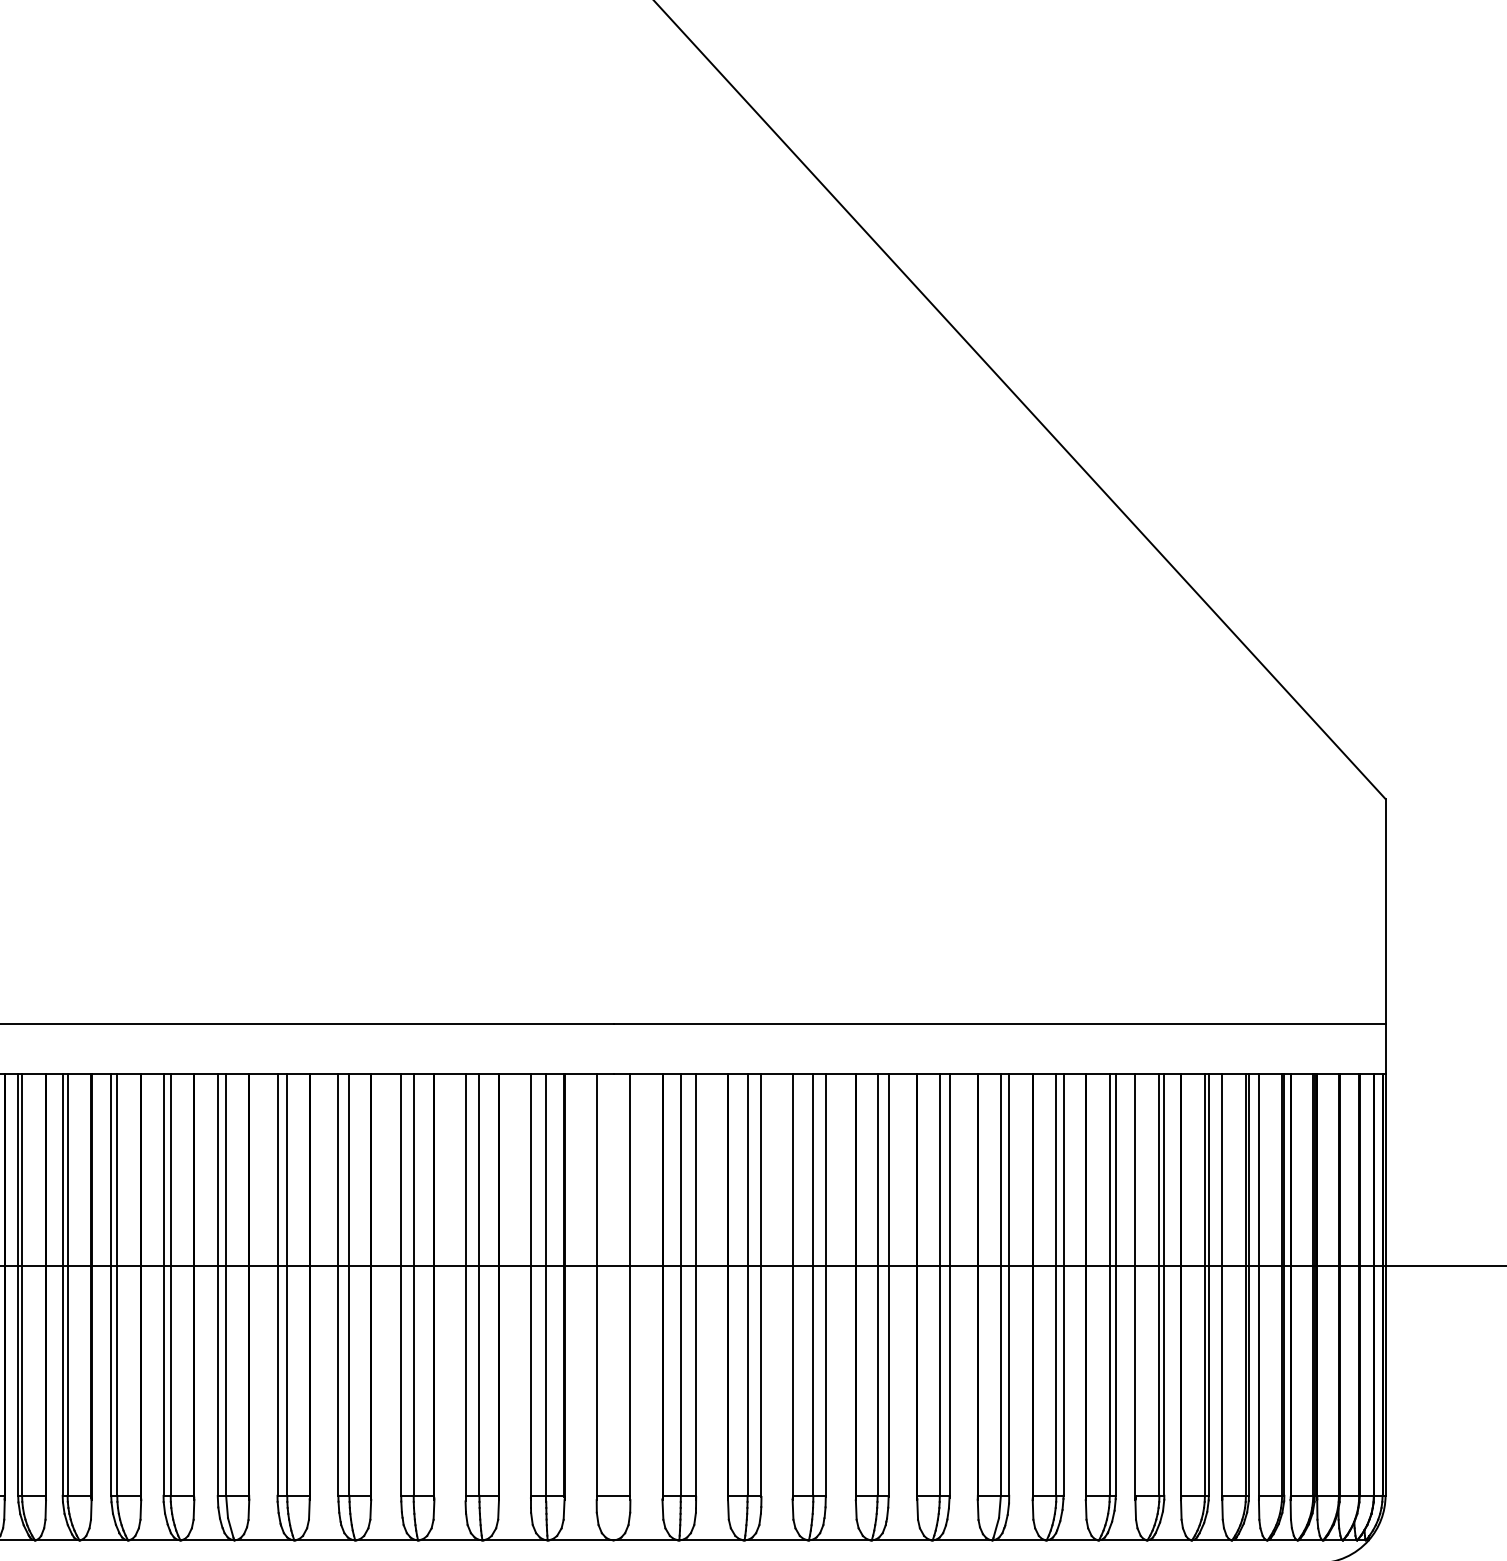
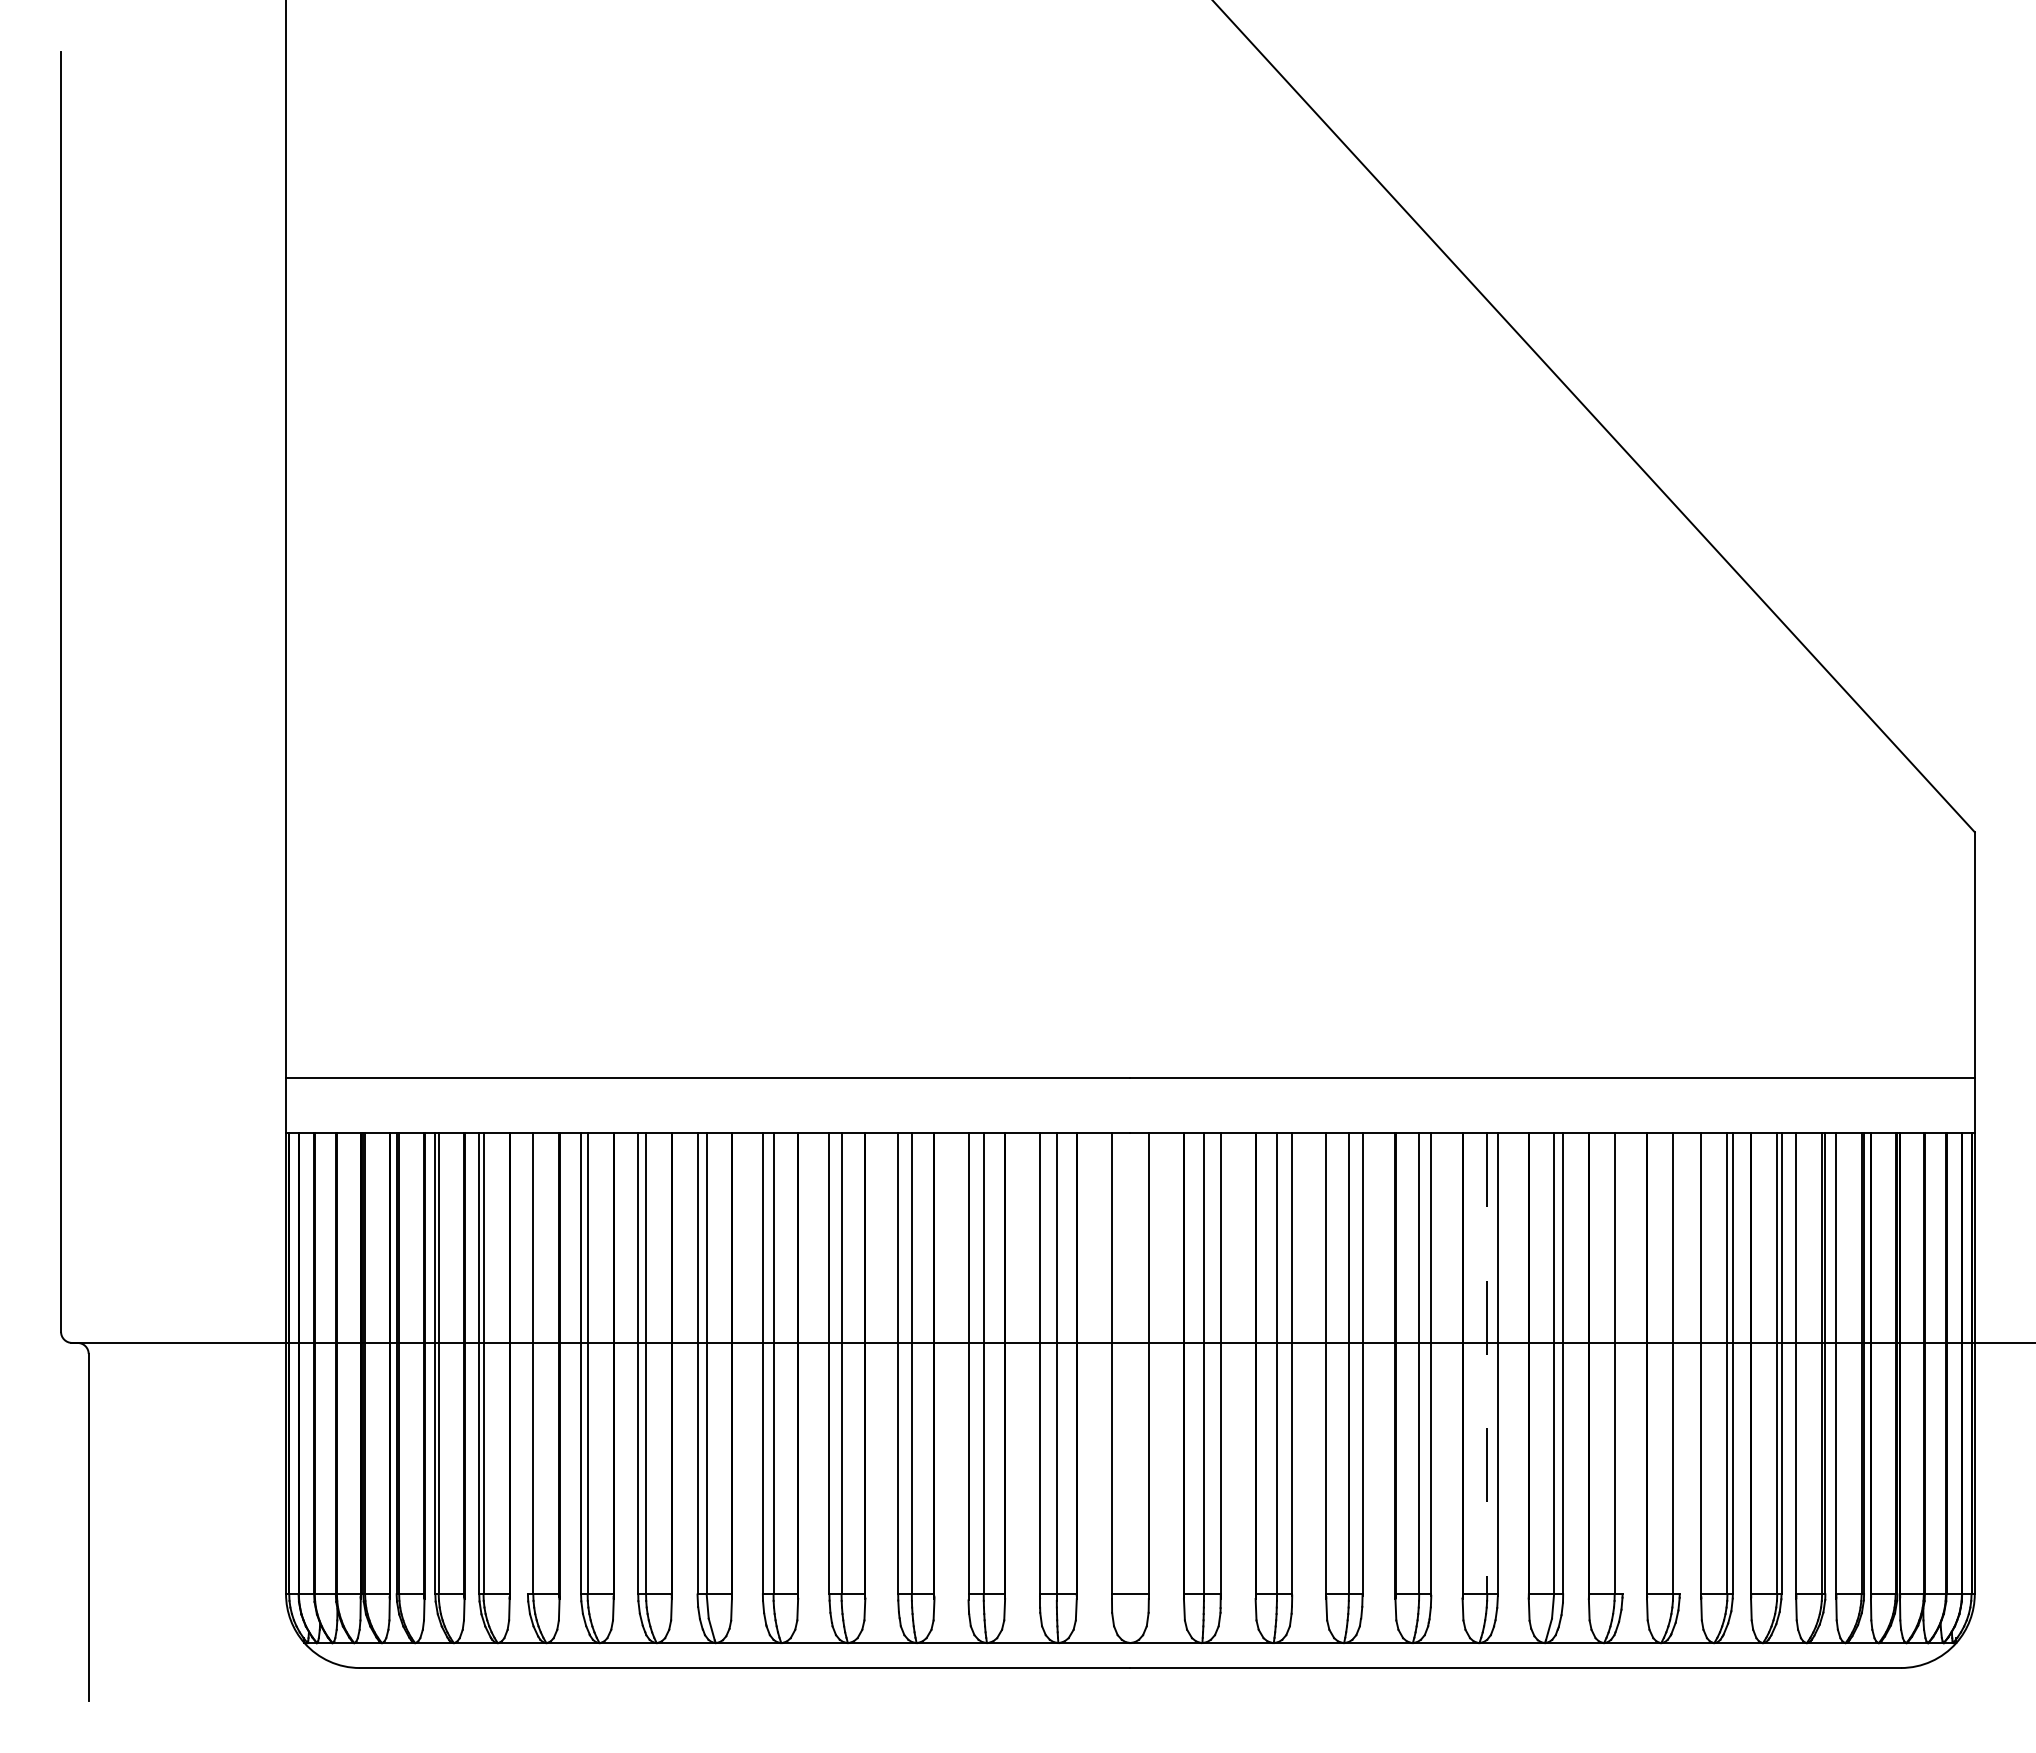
line: (62, 1284) -> (527, 1363), removed
line: (1063, 1284) -> (1622, 1363), removed
line: (1115, 1284) -> (1679, 1363), removed
line: (940, 1285) -> (1487, 1364), solid -> dashed

